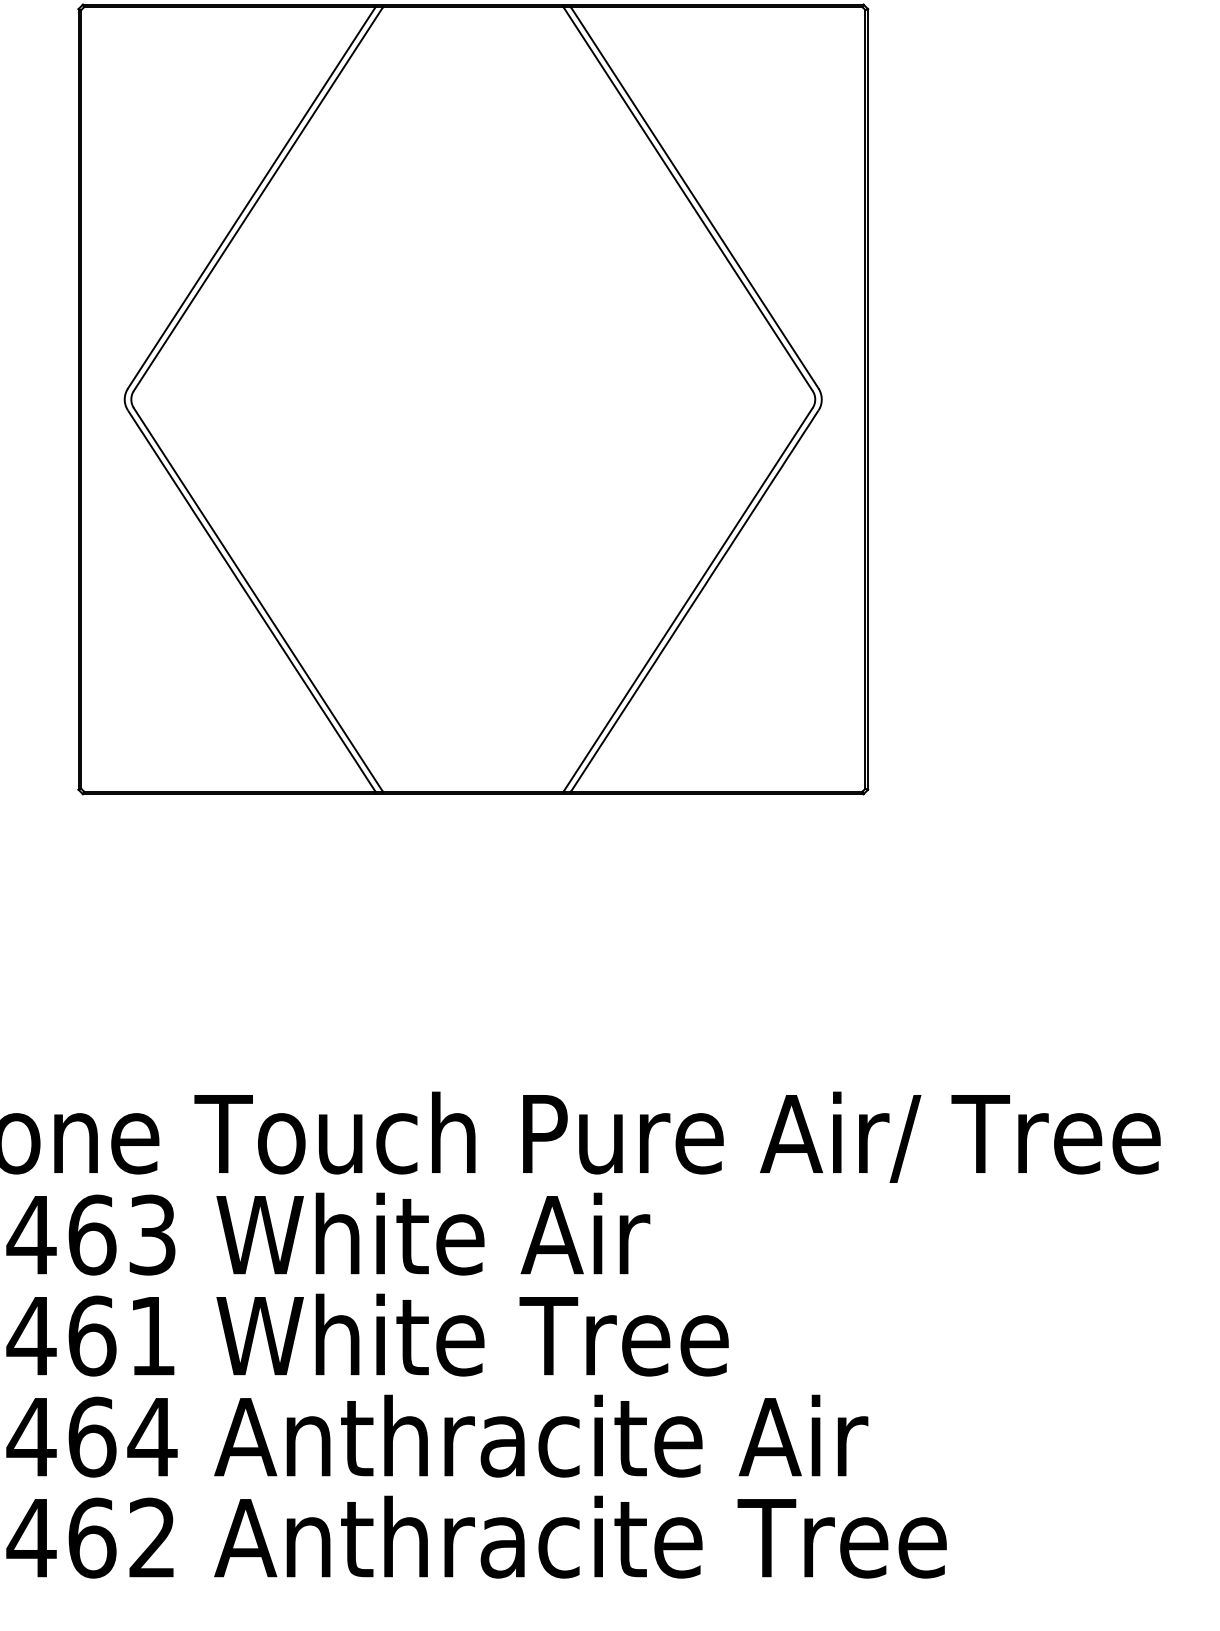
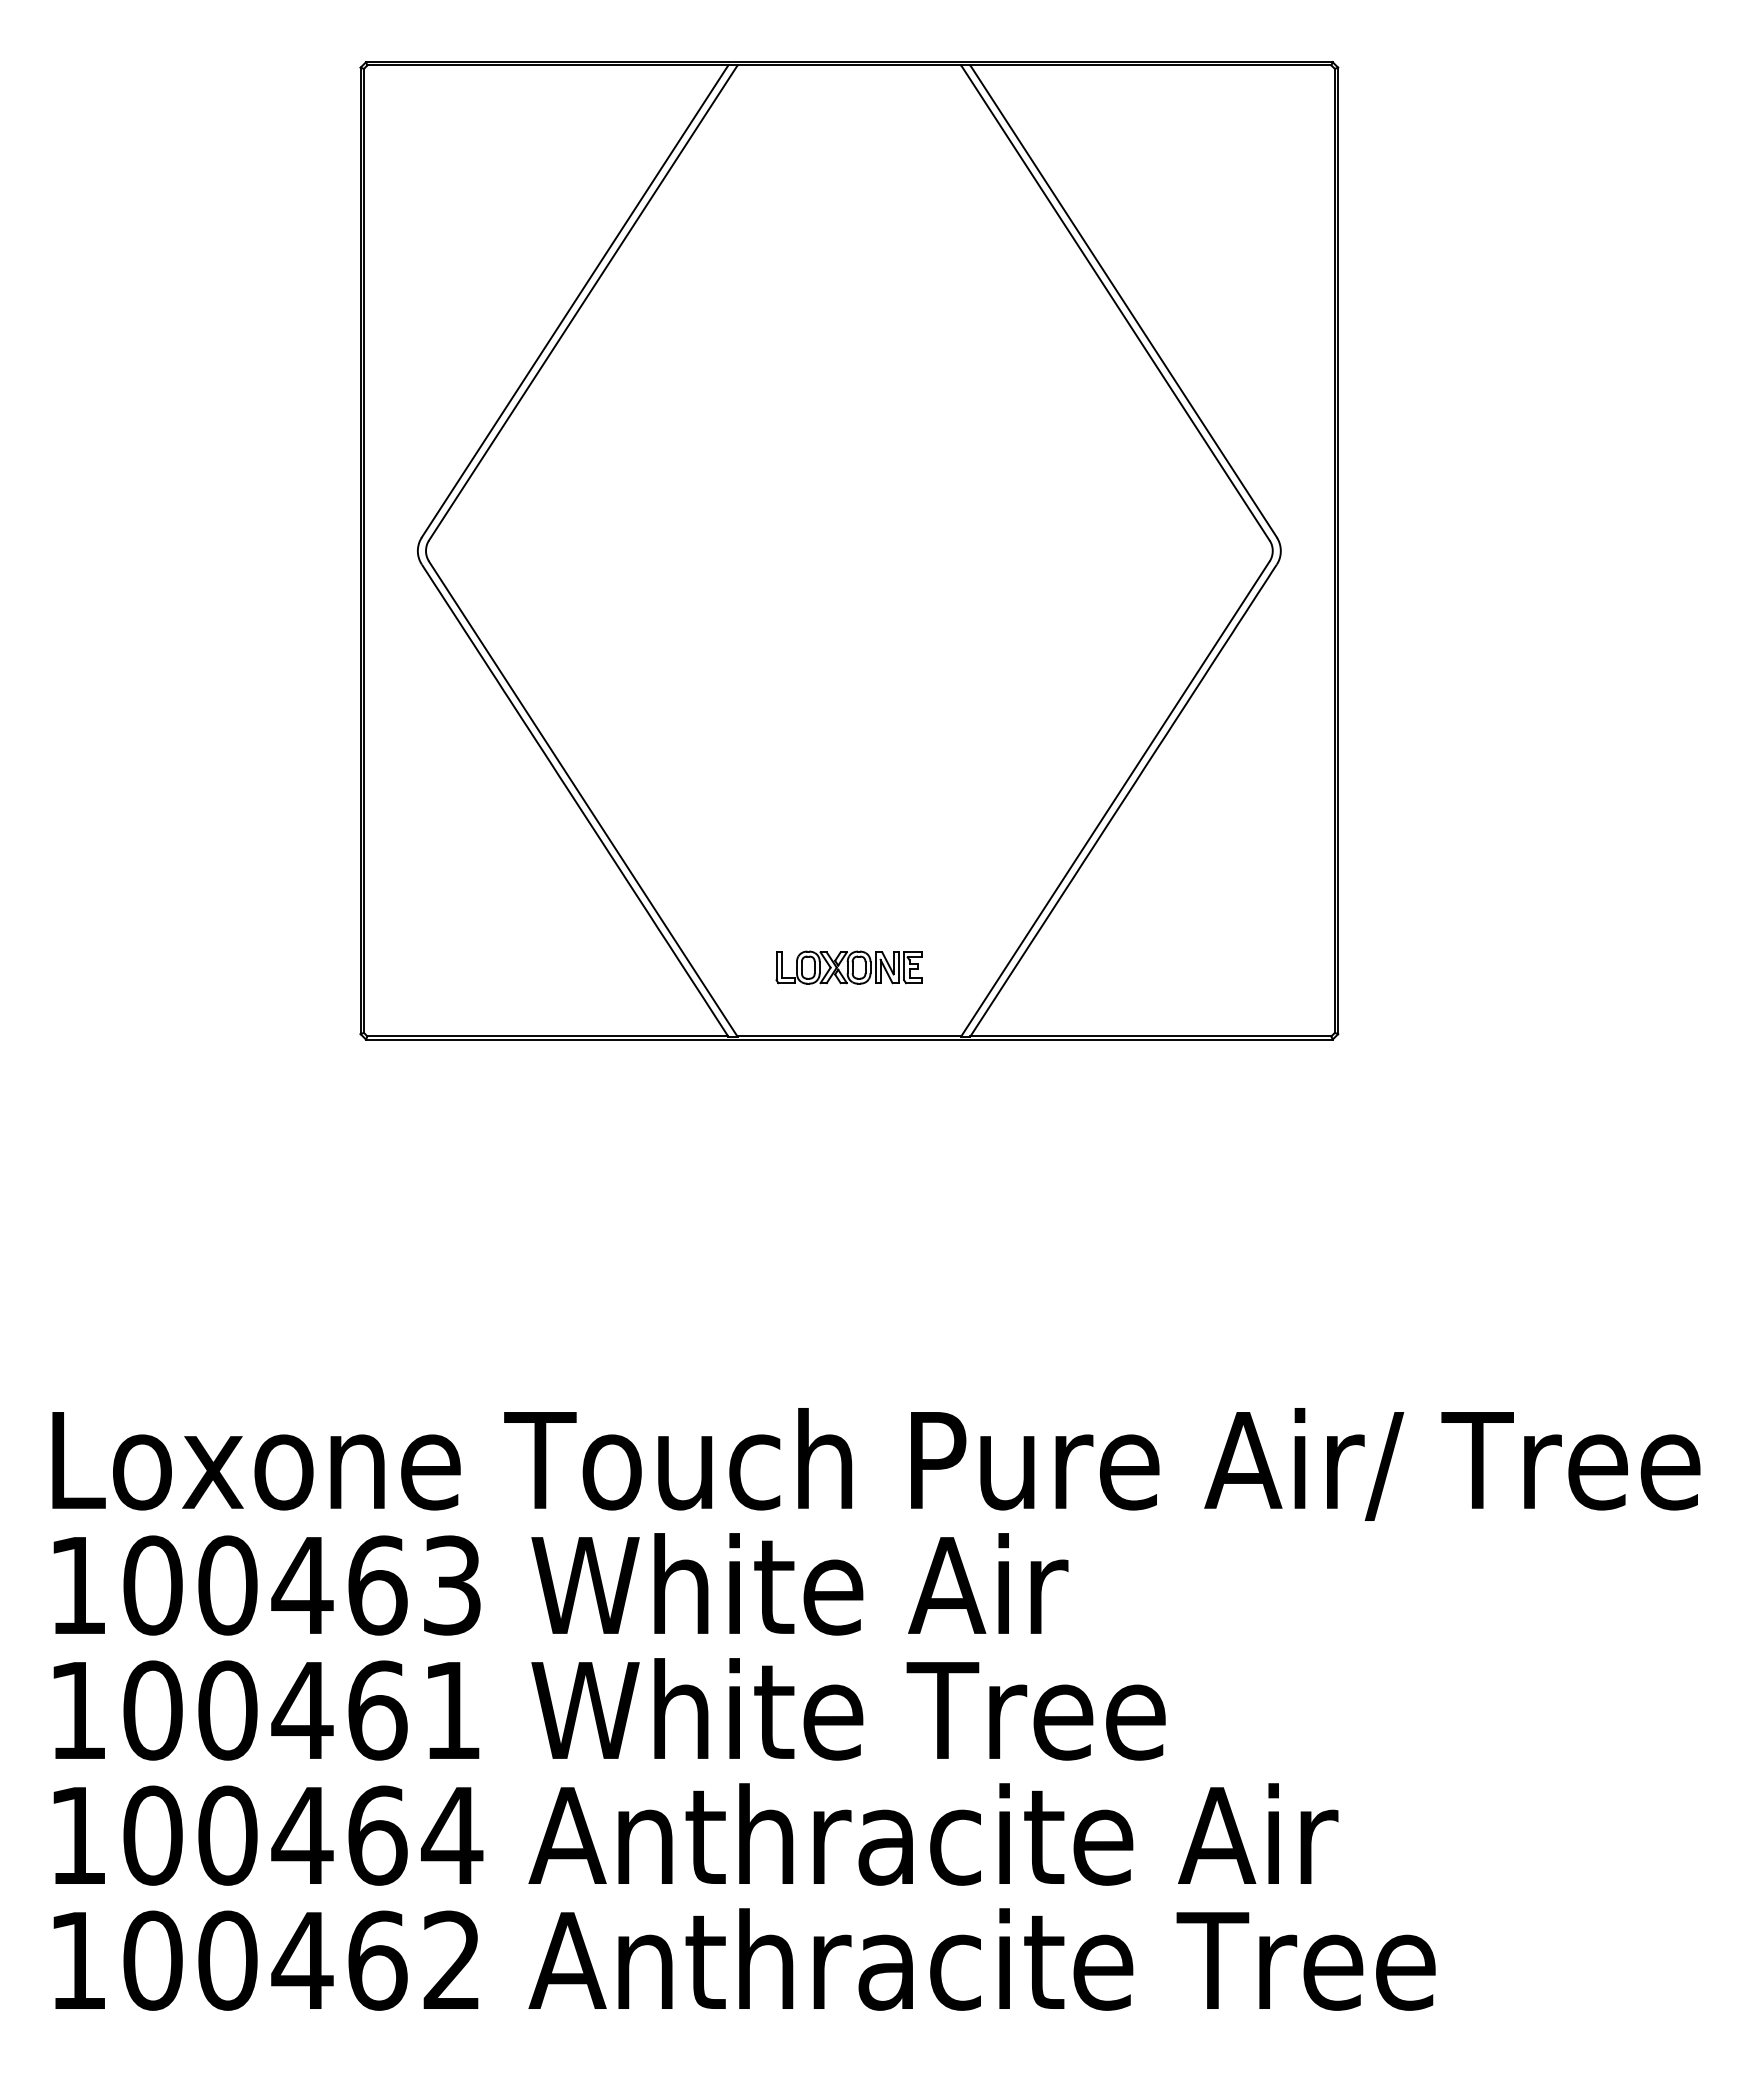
part: (472, 735) -> (848, 967), added

